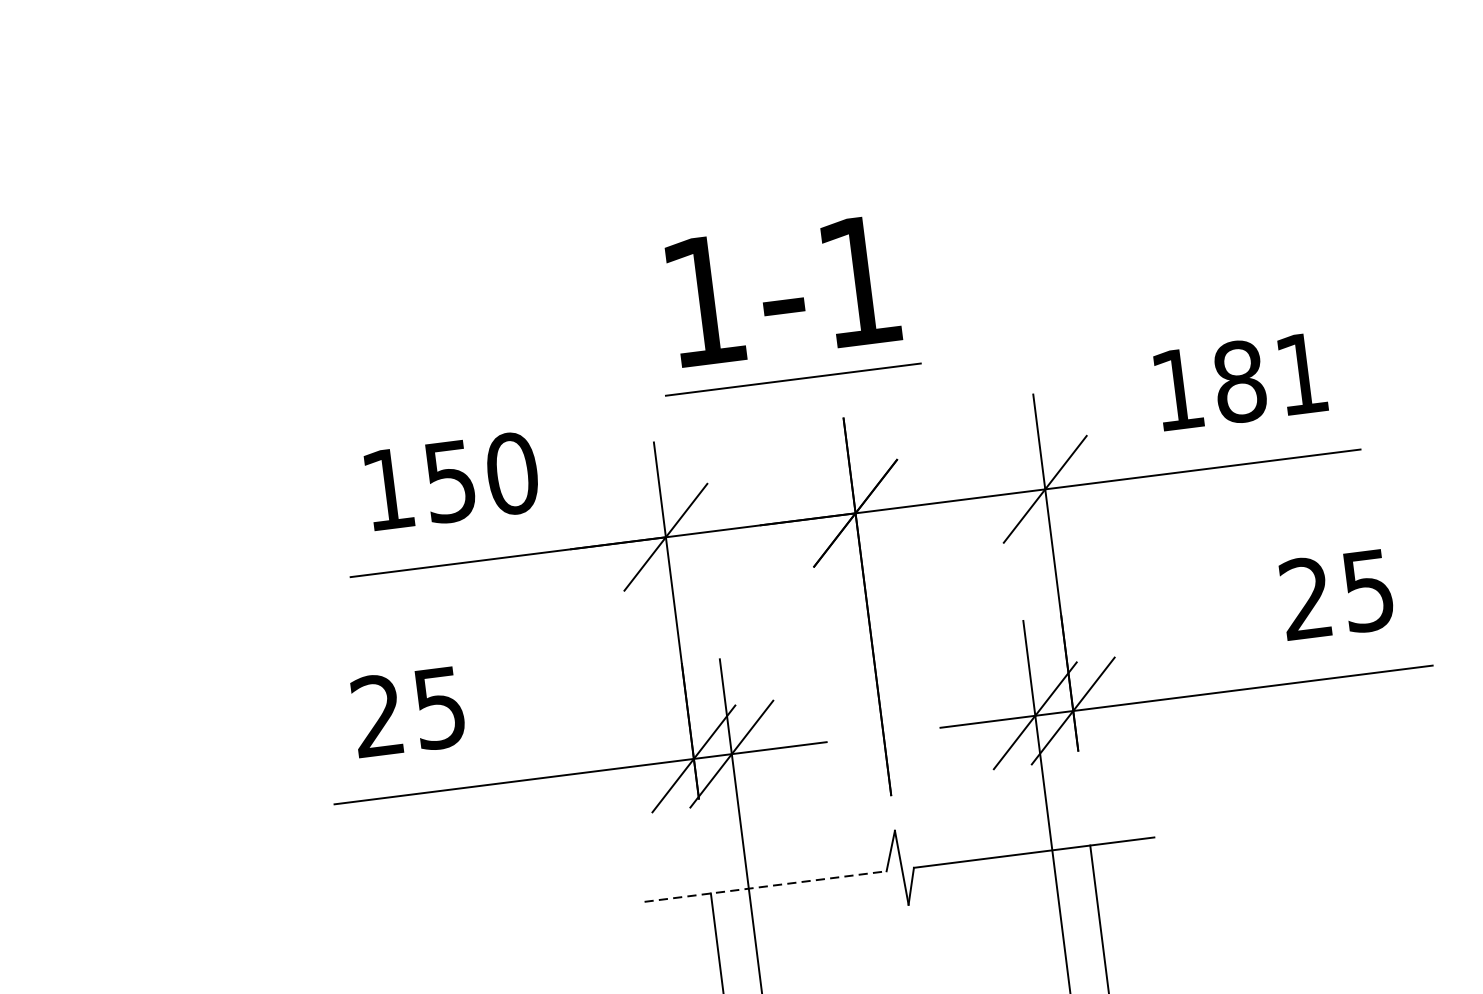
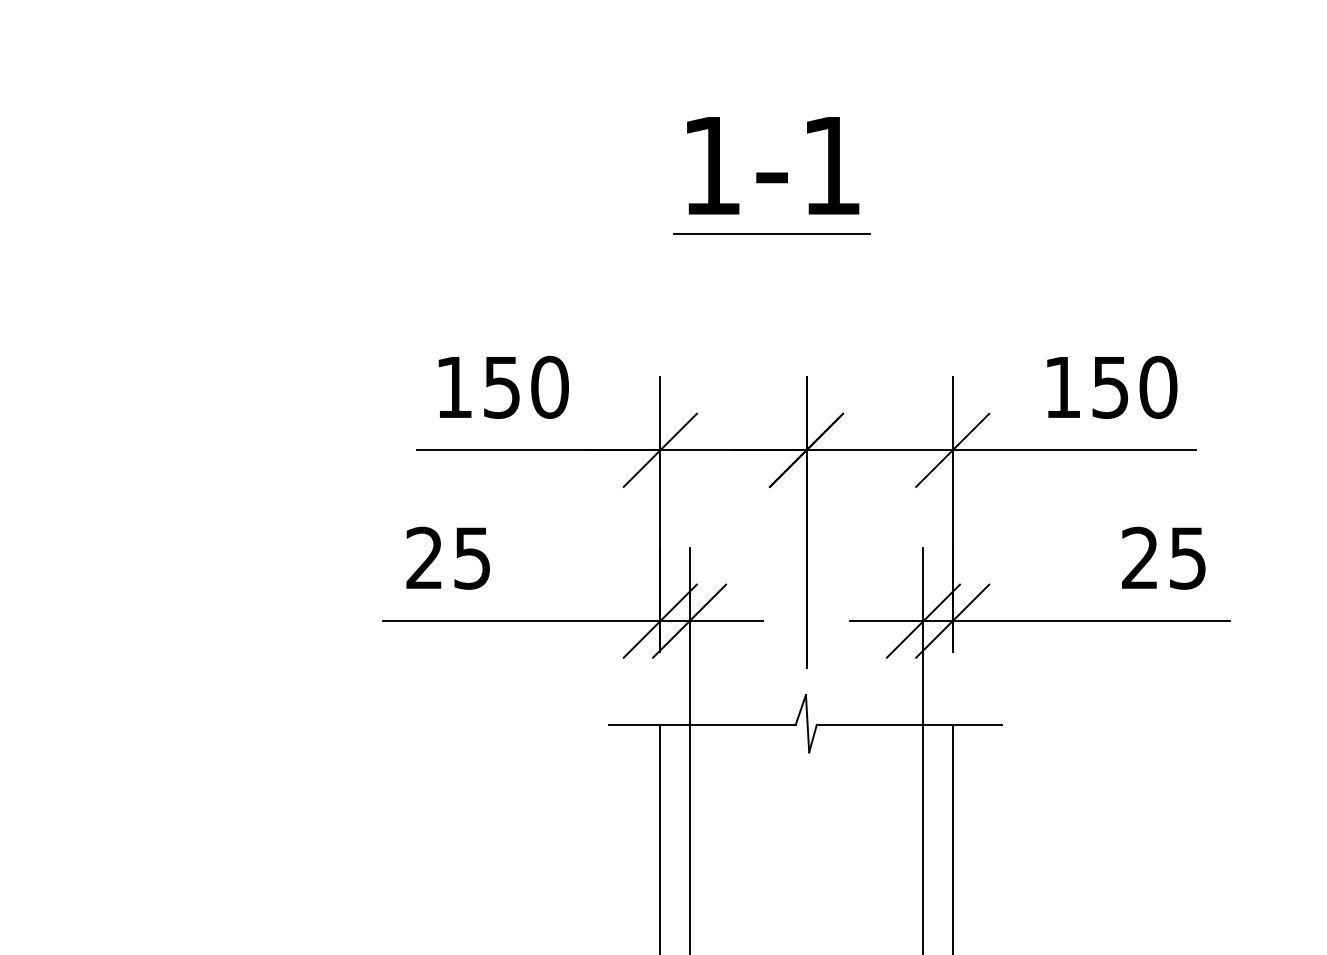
part: (782, 303) -> (771, 175), moved
text: (1270, 376) -> (1134, 386), 181 -> 150
line: (765, 886) -> (702, 724), dashed -> solid

